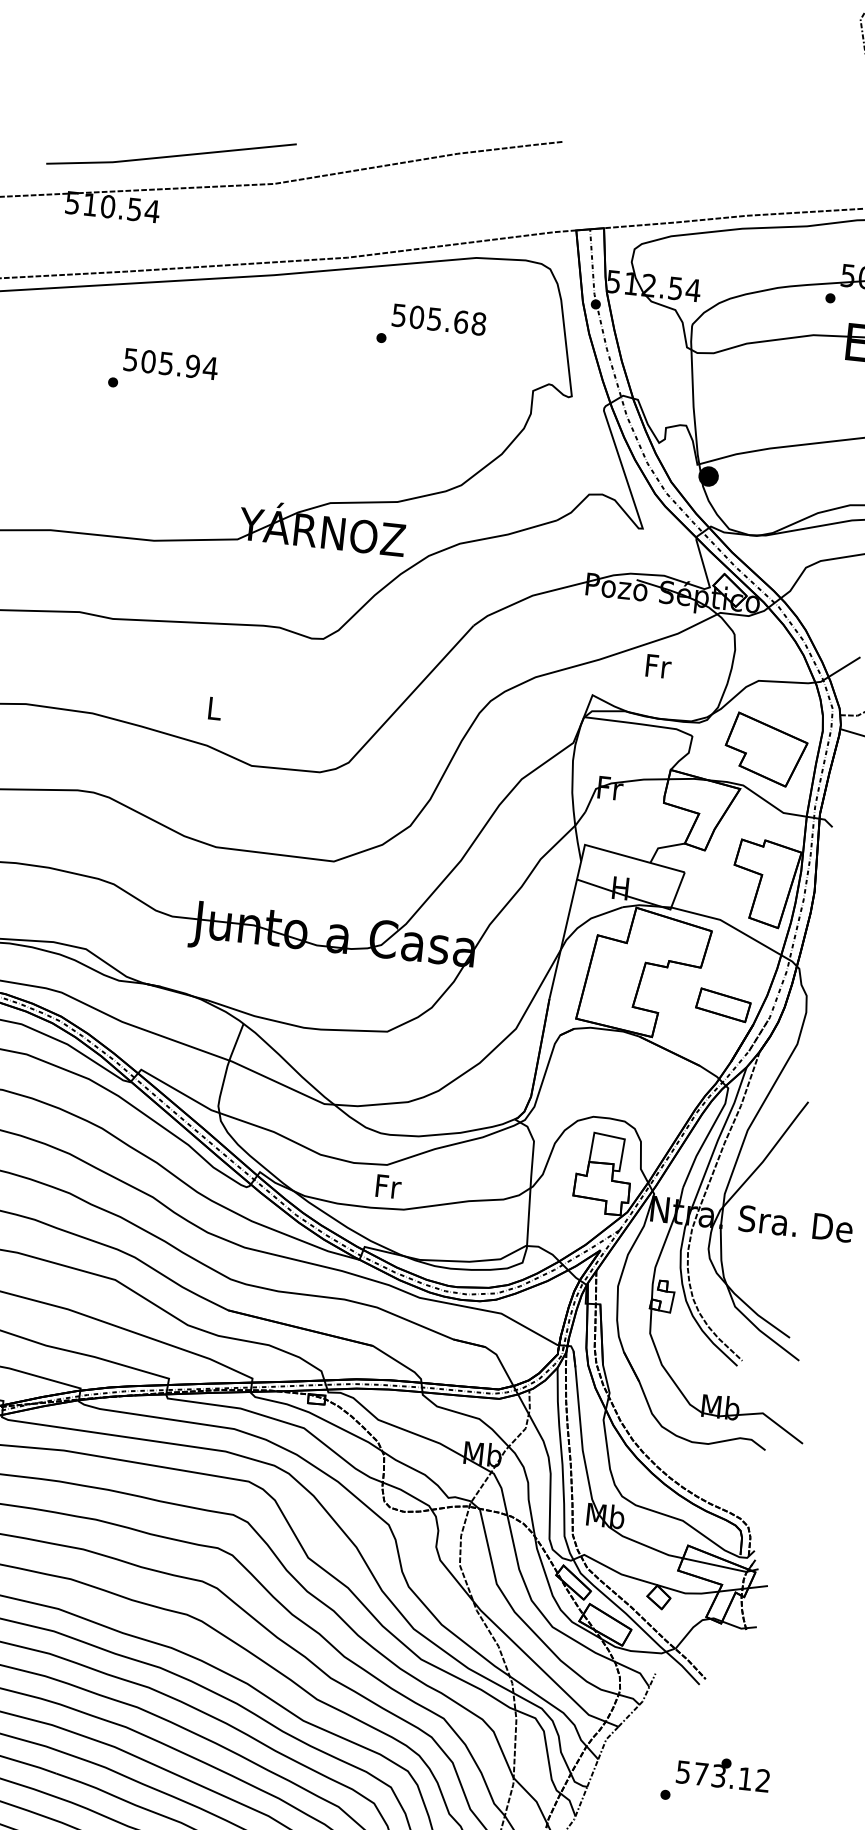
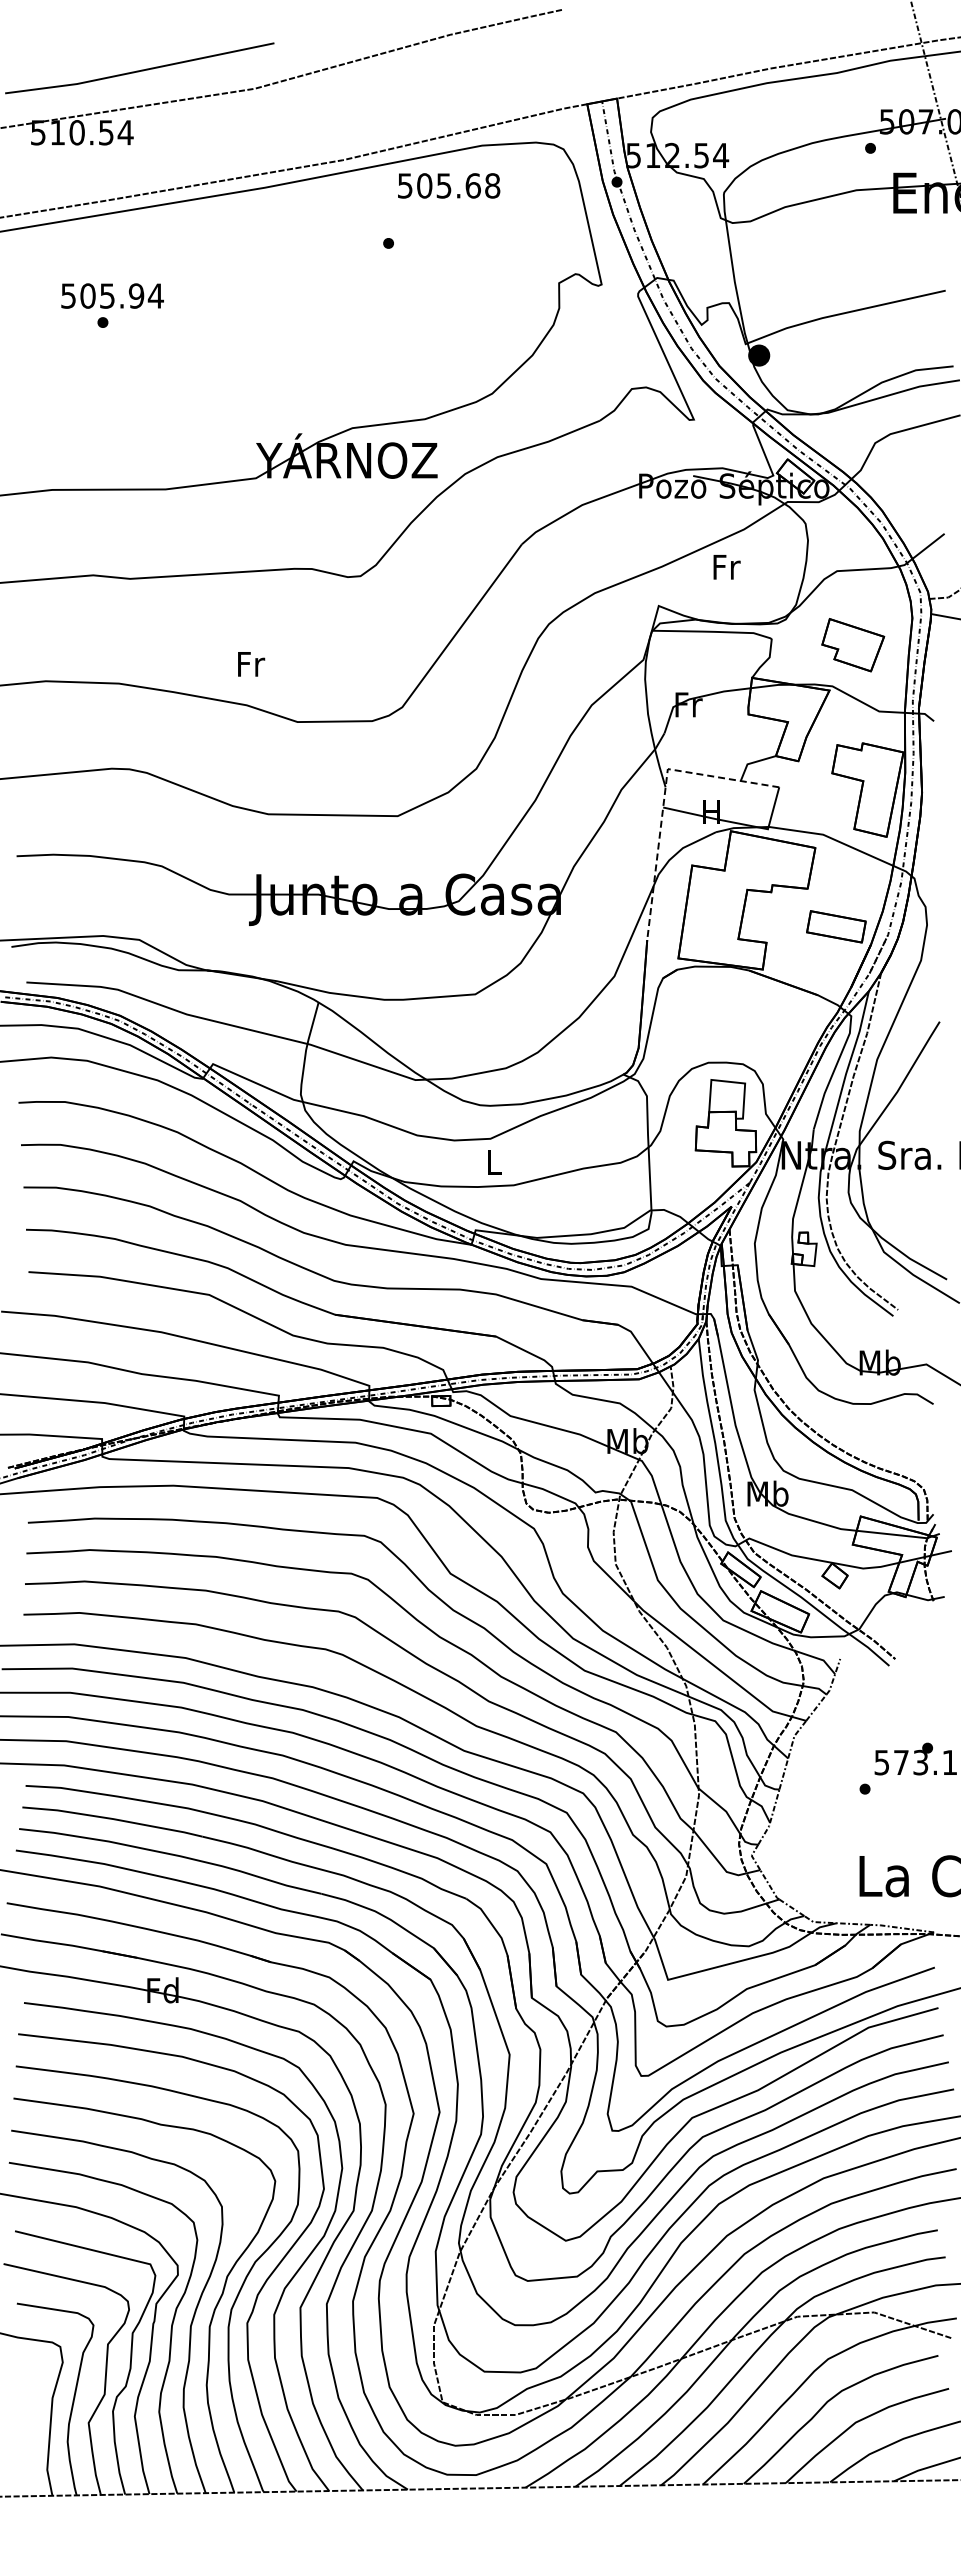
text: (439, 319) -> (449, 185), moved
text: (170, 363) -> (112, 295), moved
text: (215, 708) -> (251, 664), L -> Fr
part: (766, 749) -> (853, 644), size x0.7
line: (579, 871) -> (664, 798), solid -> dashed
text: (388, 1186) -> (494, 1162), Fr -> L

